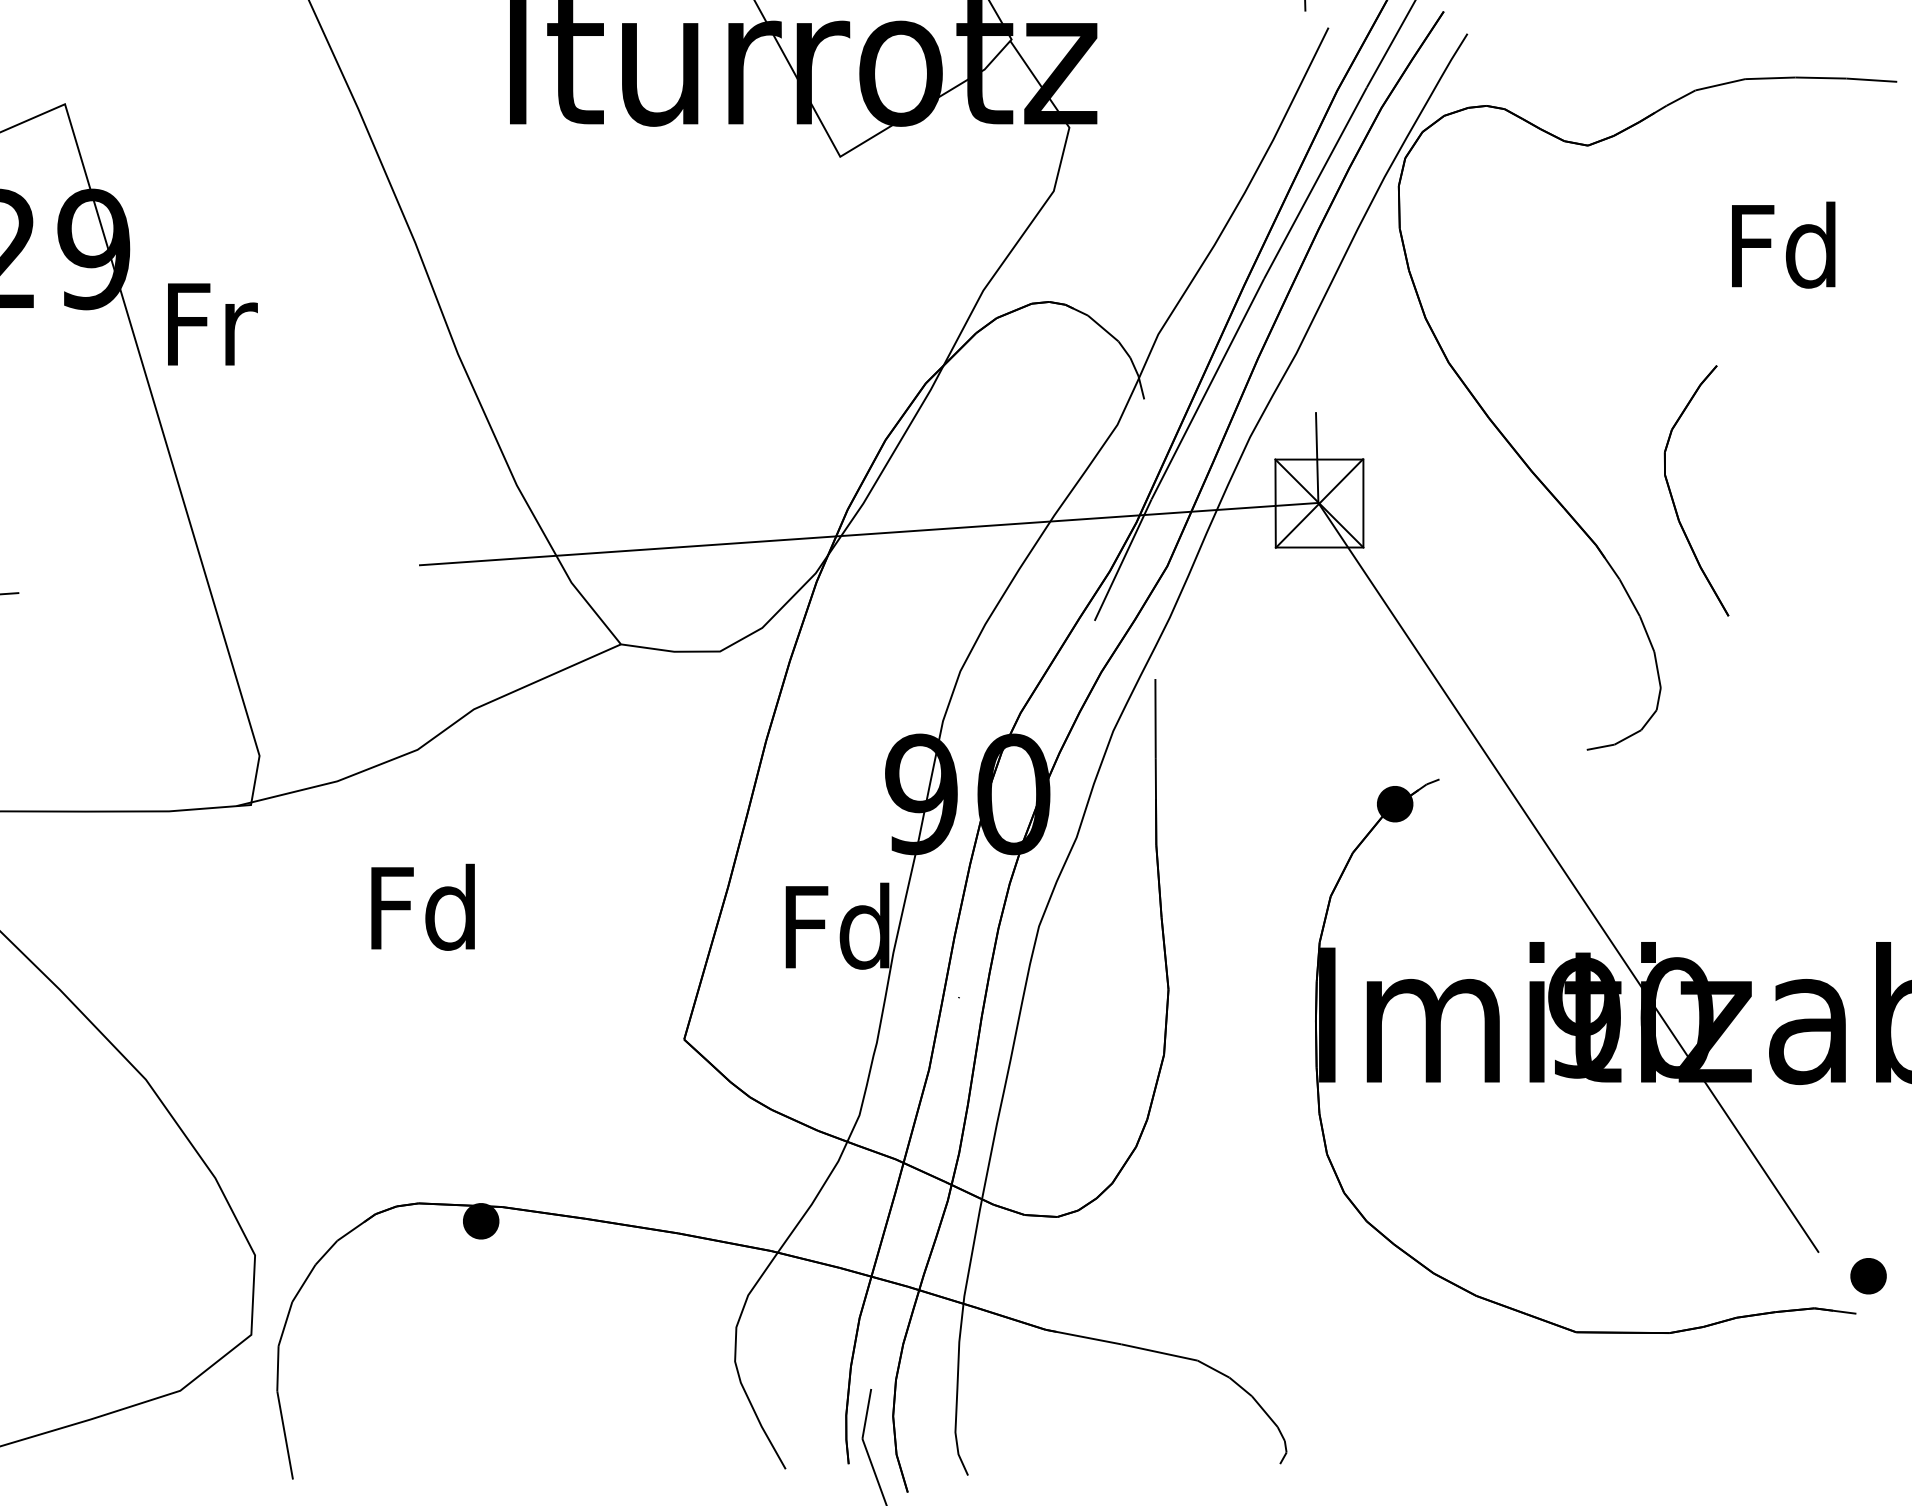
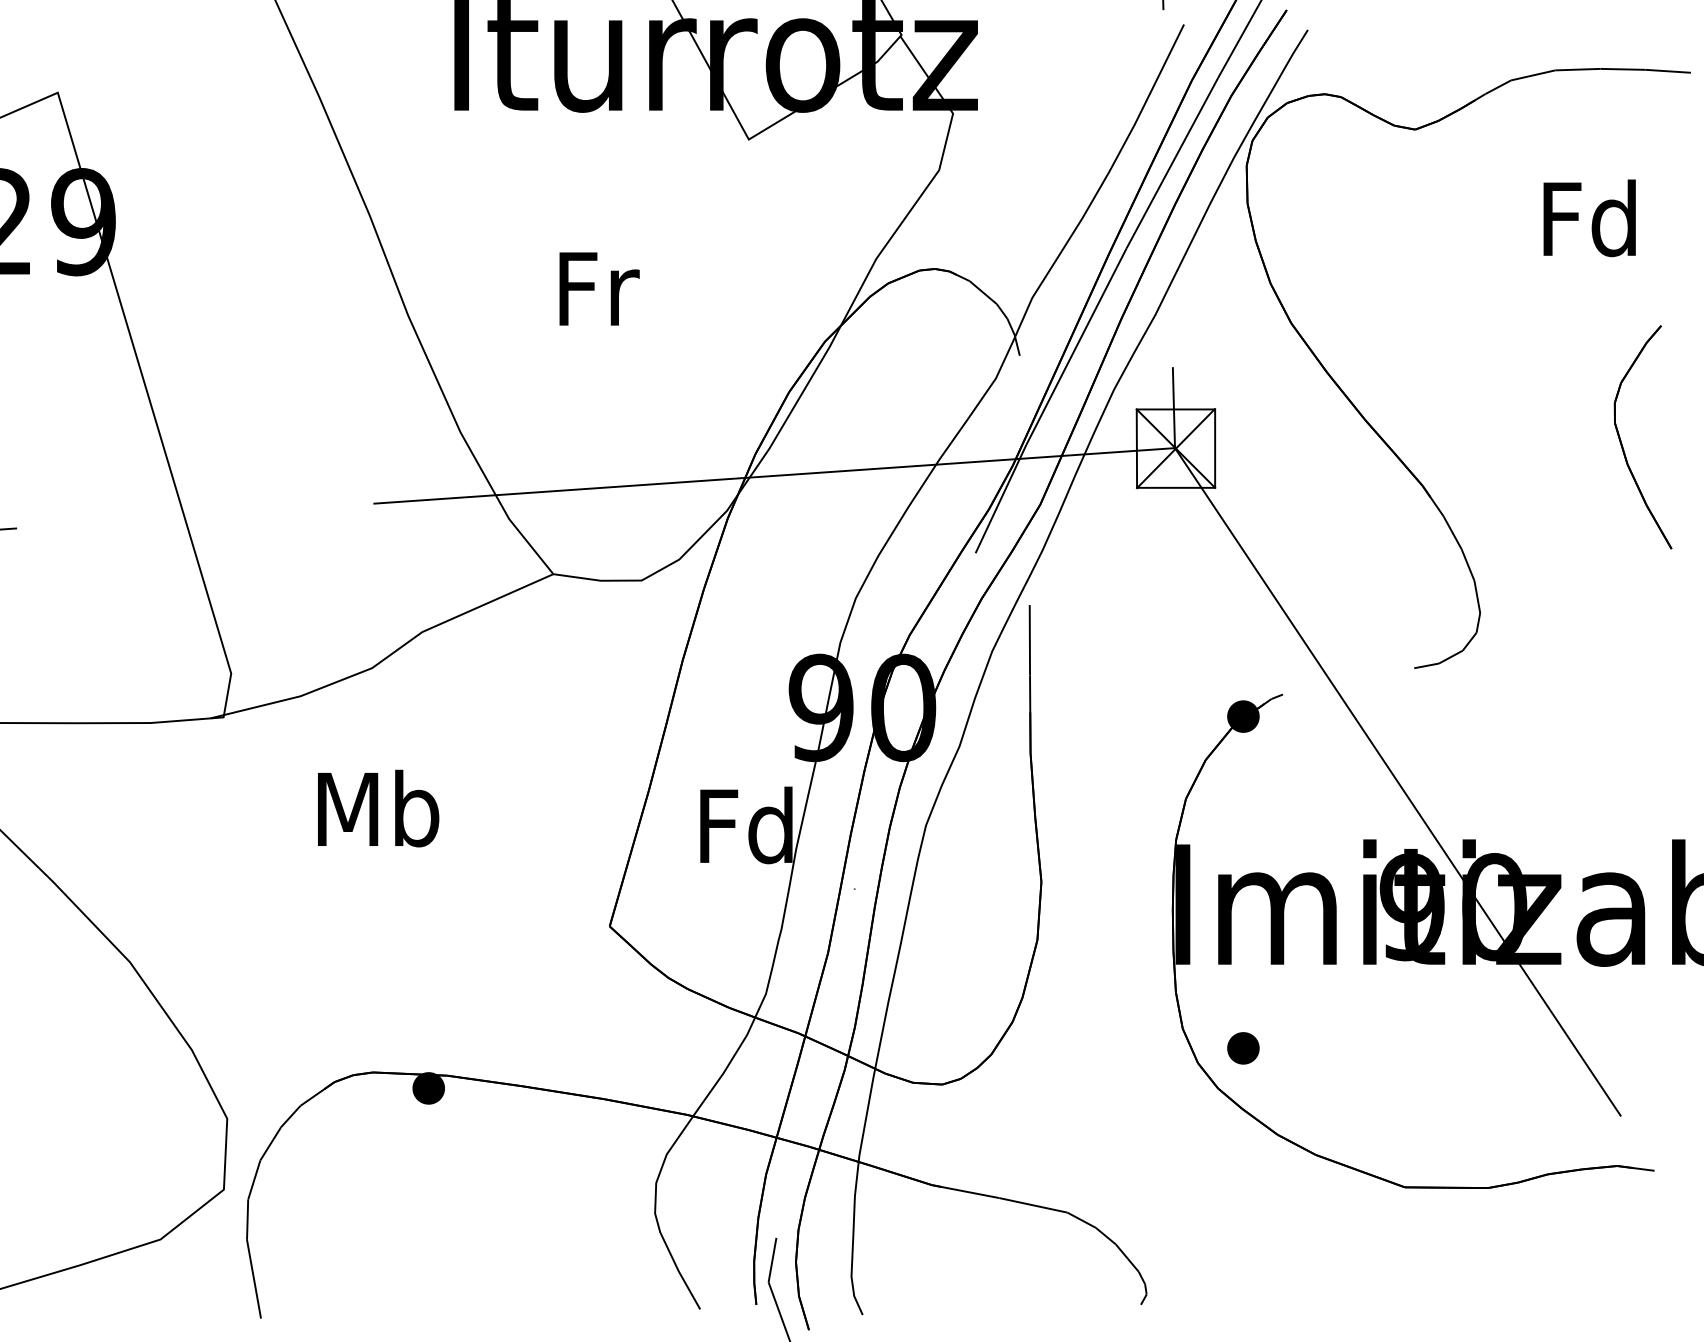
text: (212, 323) -> (599, 288), moved
part: (1673, 497) -> (1622, 443), moved
text: (424, 907) -> (378, 808), Fd -> Mb
part: (1868, 1276) -> (1243, 1048), moved

